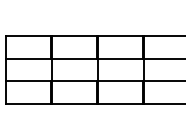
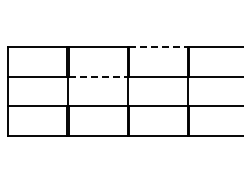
line: (120, 36) -> (158, 47), solid -> dashed
line: (75, 59) -> (98, 77), solid -> dashed

